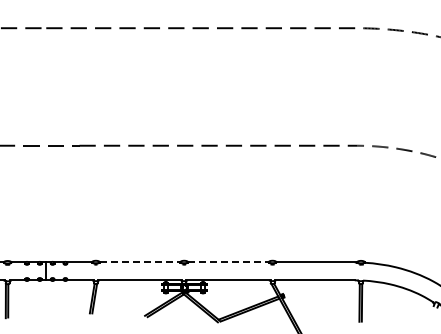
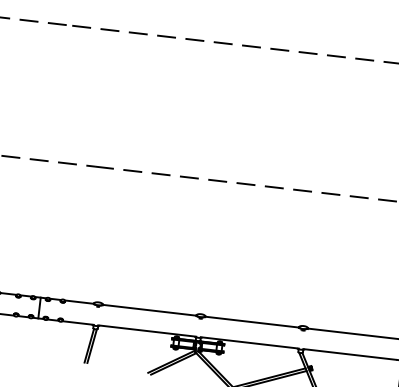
line: (140, 262) -> (150, 310), dashed -> solid
line: (228, 262) -> (252, 322), dashed -> solid

